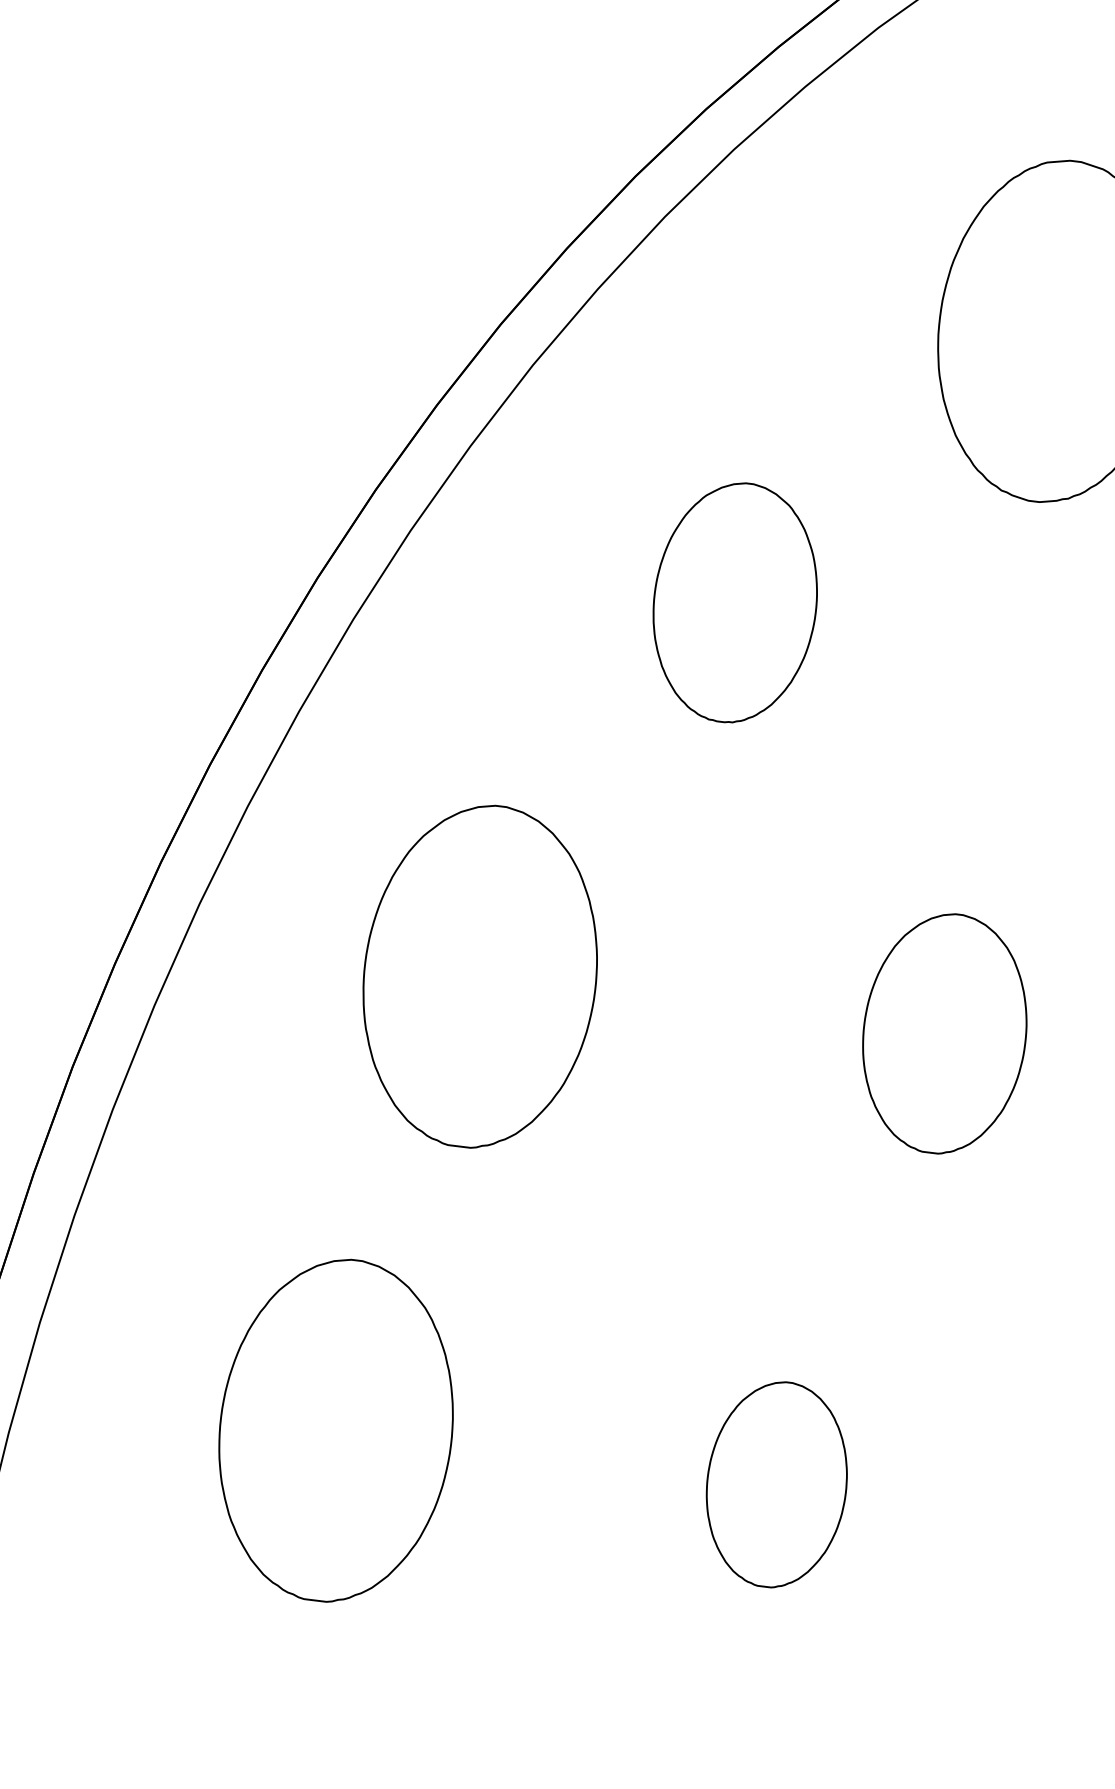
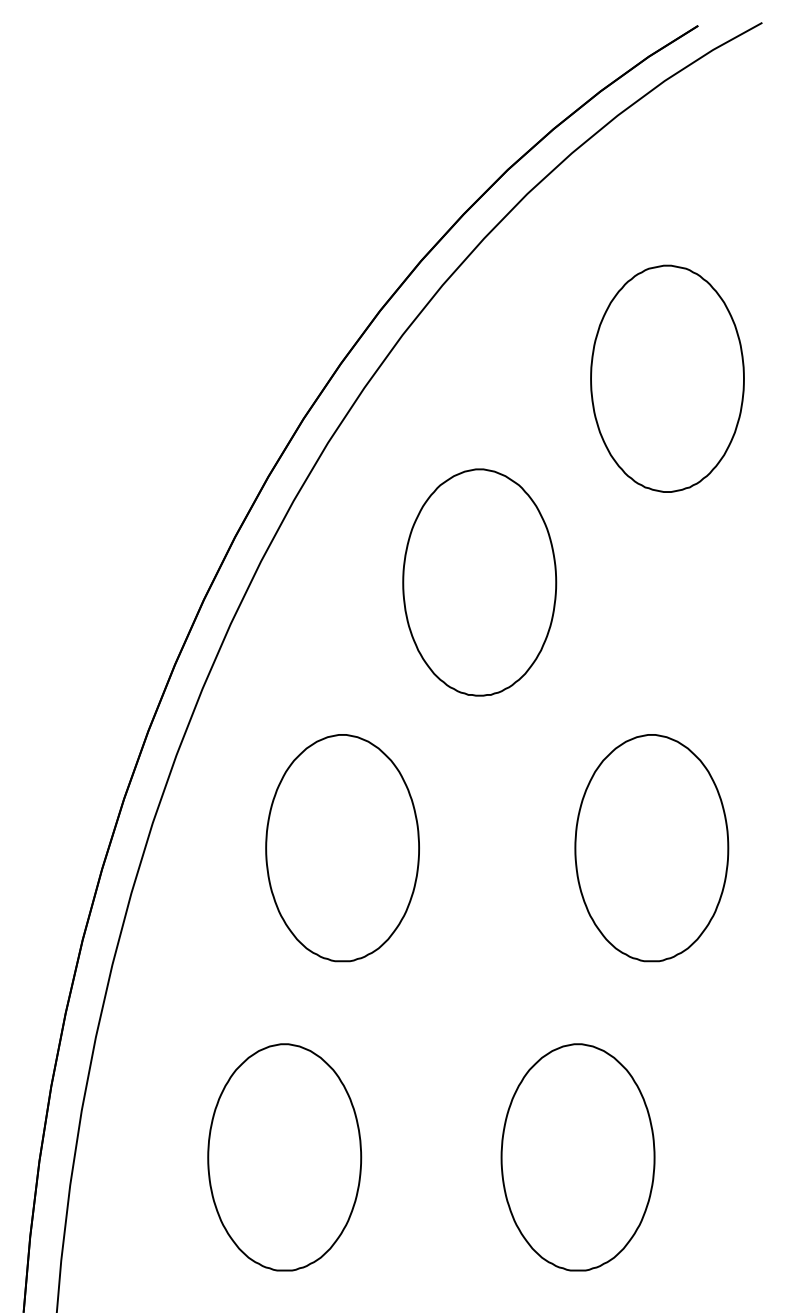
part: (734, 602) -> (479, 582), size x1.43
part: (944, 1034) -> (651, 848), size x1.43
part: (776, 1484) -> (577, 1157), size x1.67

